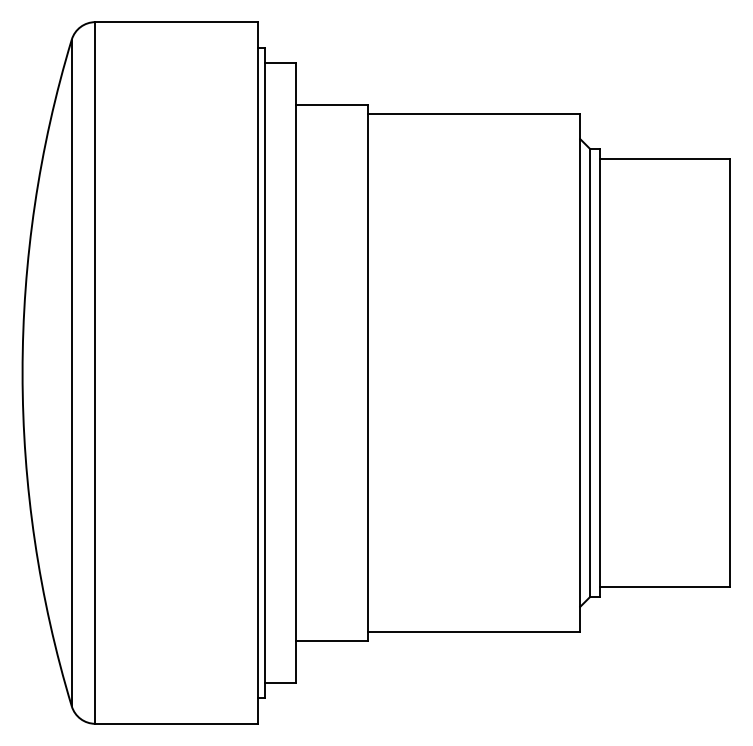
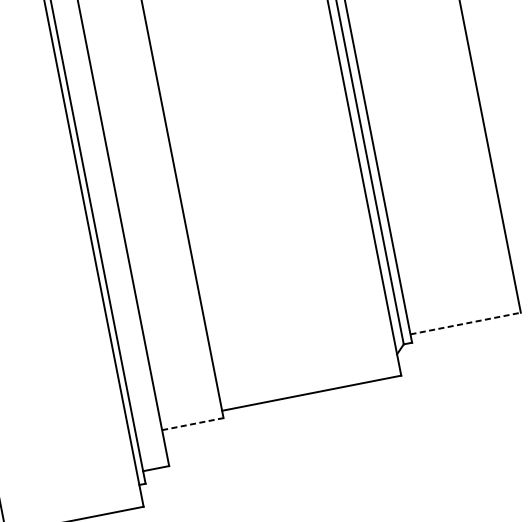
line: (665, 587) -> (466, 323), solid -> dashed
line: (332, 640) -> (193, 423), solid -> dashed

